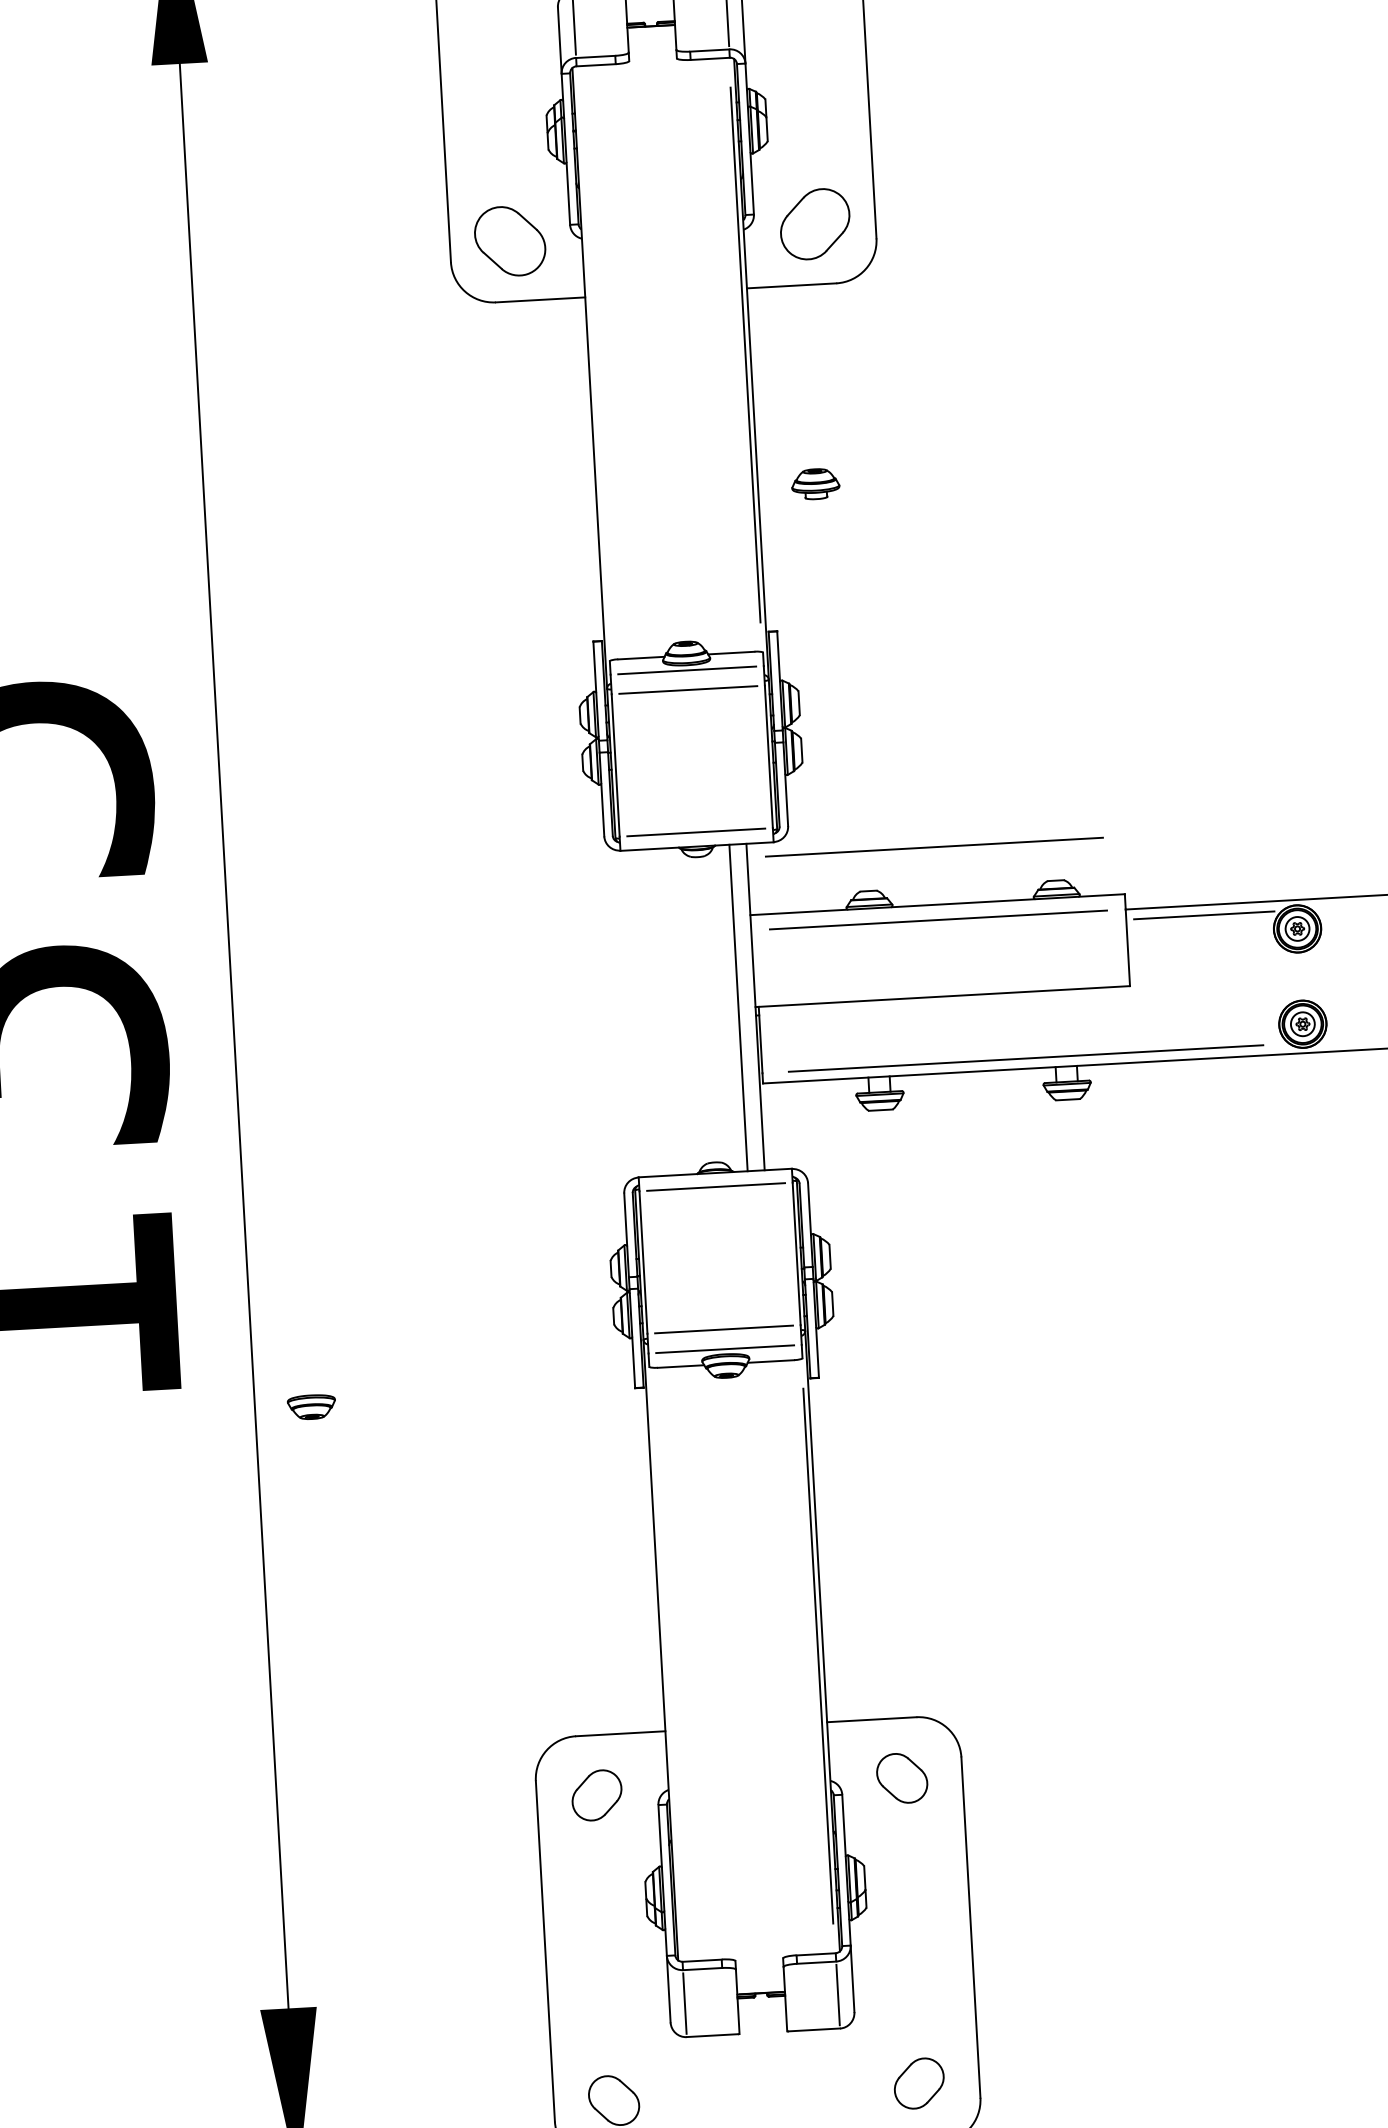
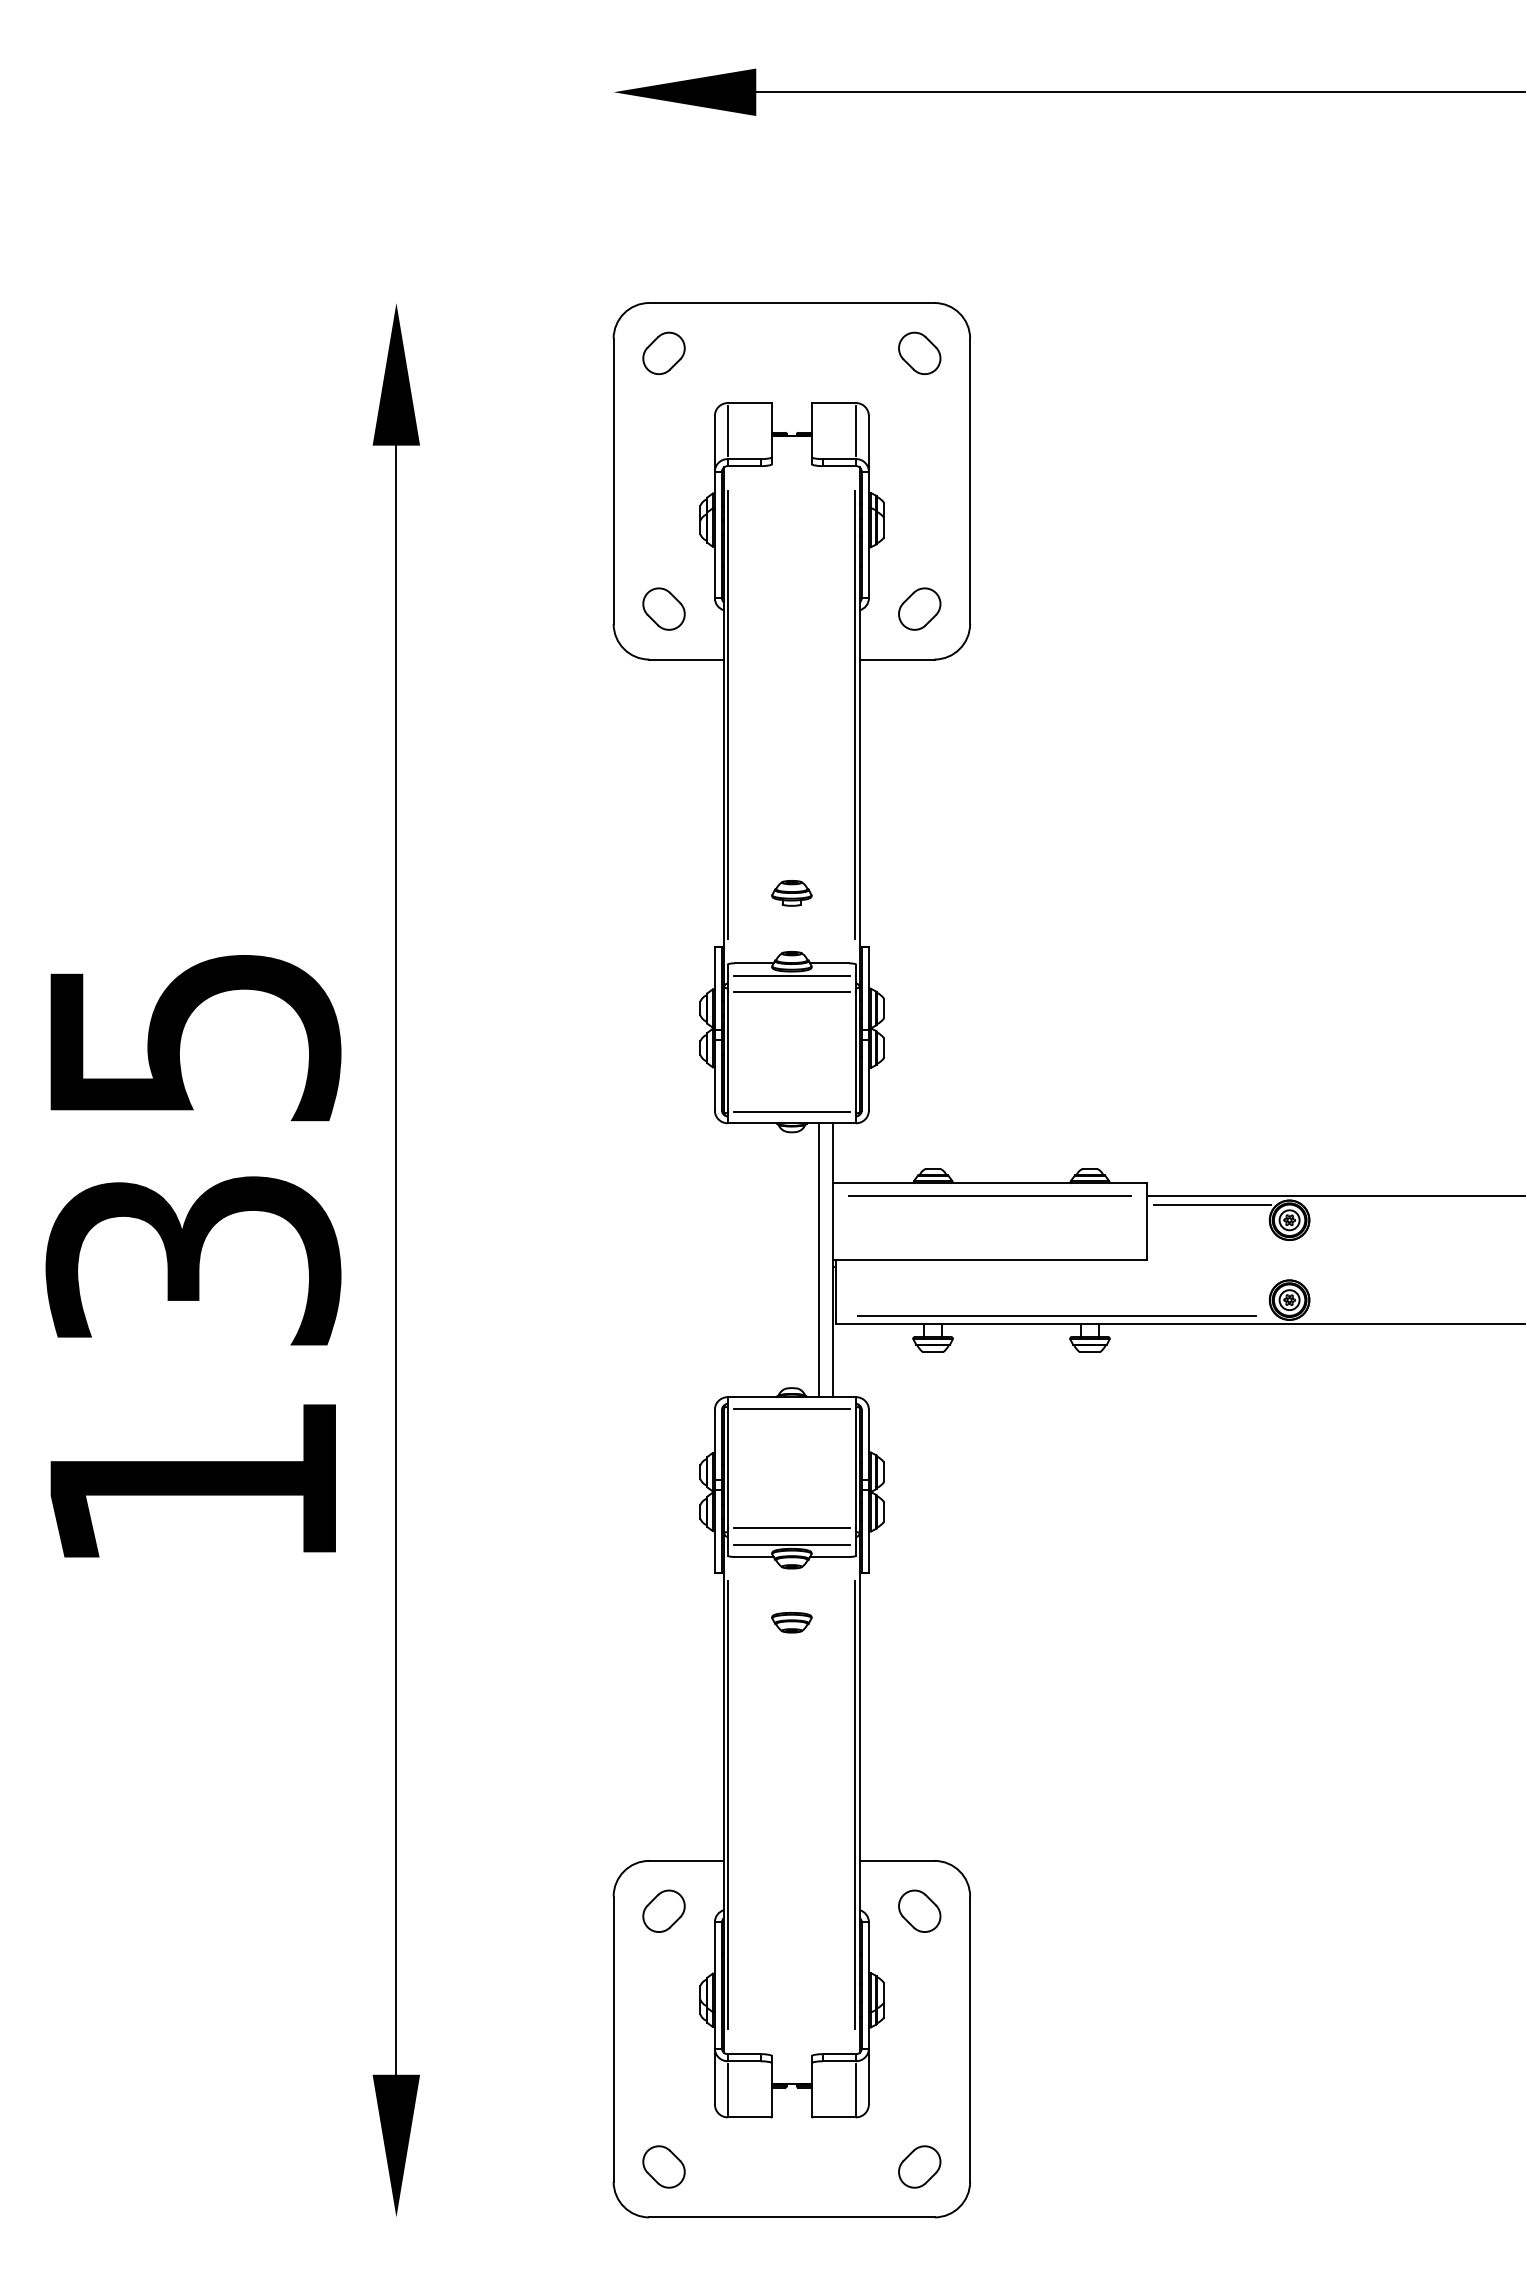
part: (814, 223) -> (919, 608), size x0.71
part: (509, 240) -> (663, 608), size x0.71
line: (594, 363) -> (728, 715), added
part: (815, 484) -> (791, 893), moved
line: (933, 846) -> (989, 1134), removed
part: (311, 1406) -> (791, 1622), moved
line: (666, 1664) -> (728, 1805), added

